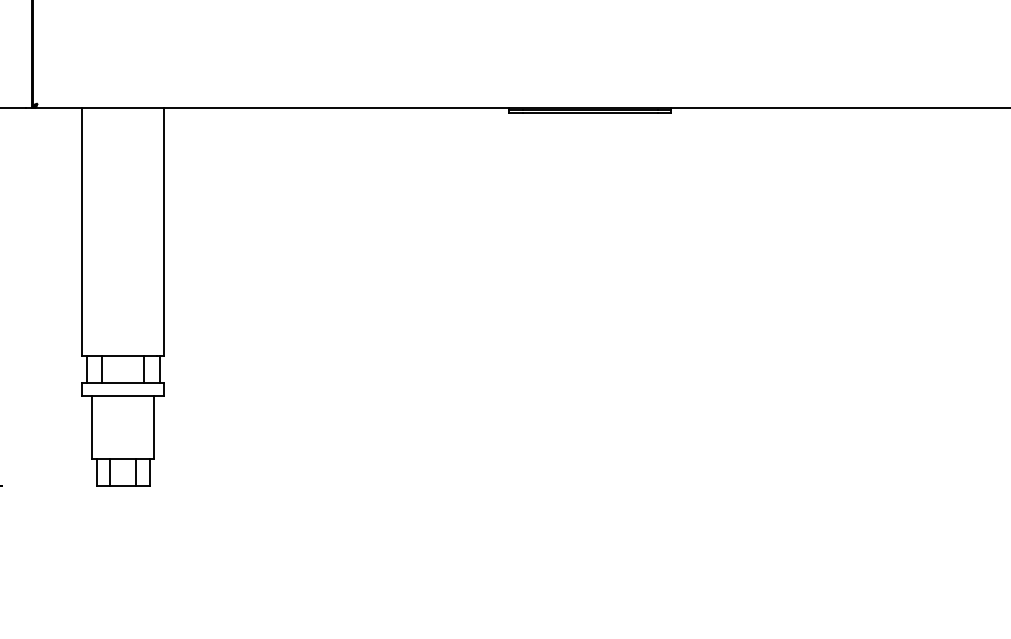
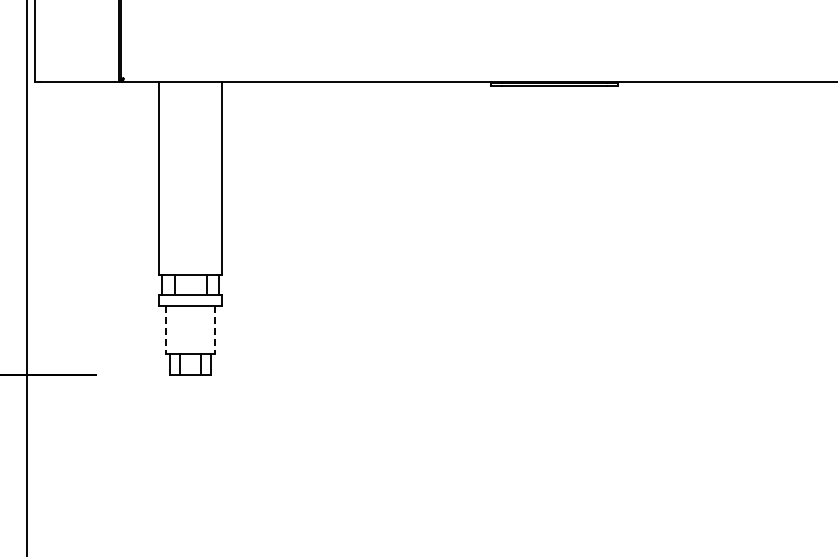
line: (92, 427) -> (166, 330), solid -> dashed
line: (153, 427) -> (214, 330), solid -> dashed

